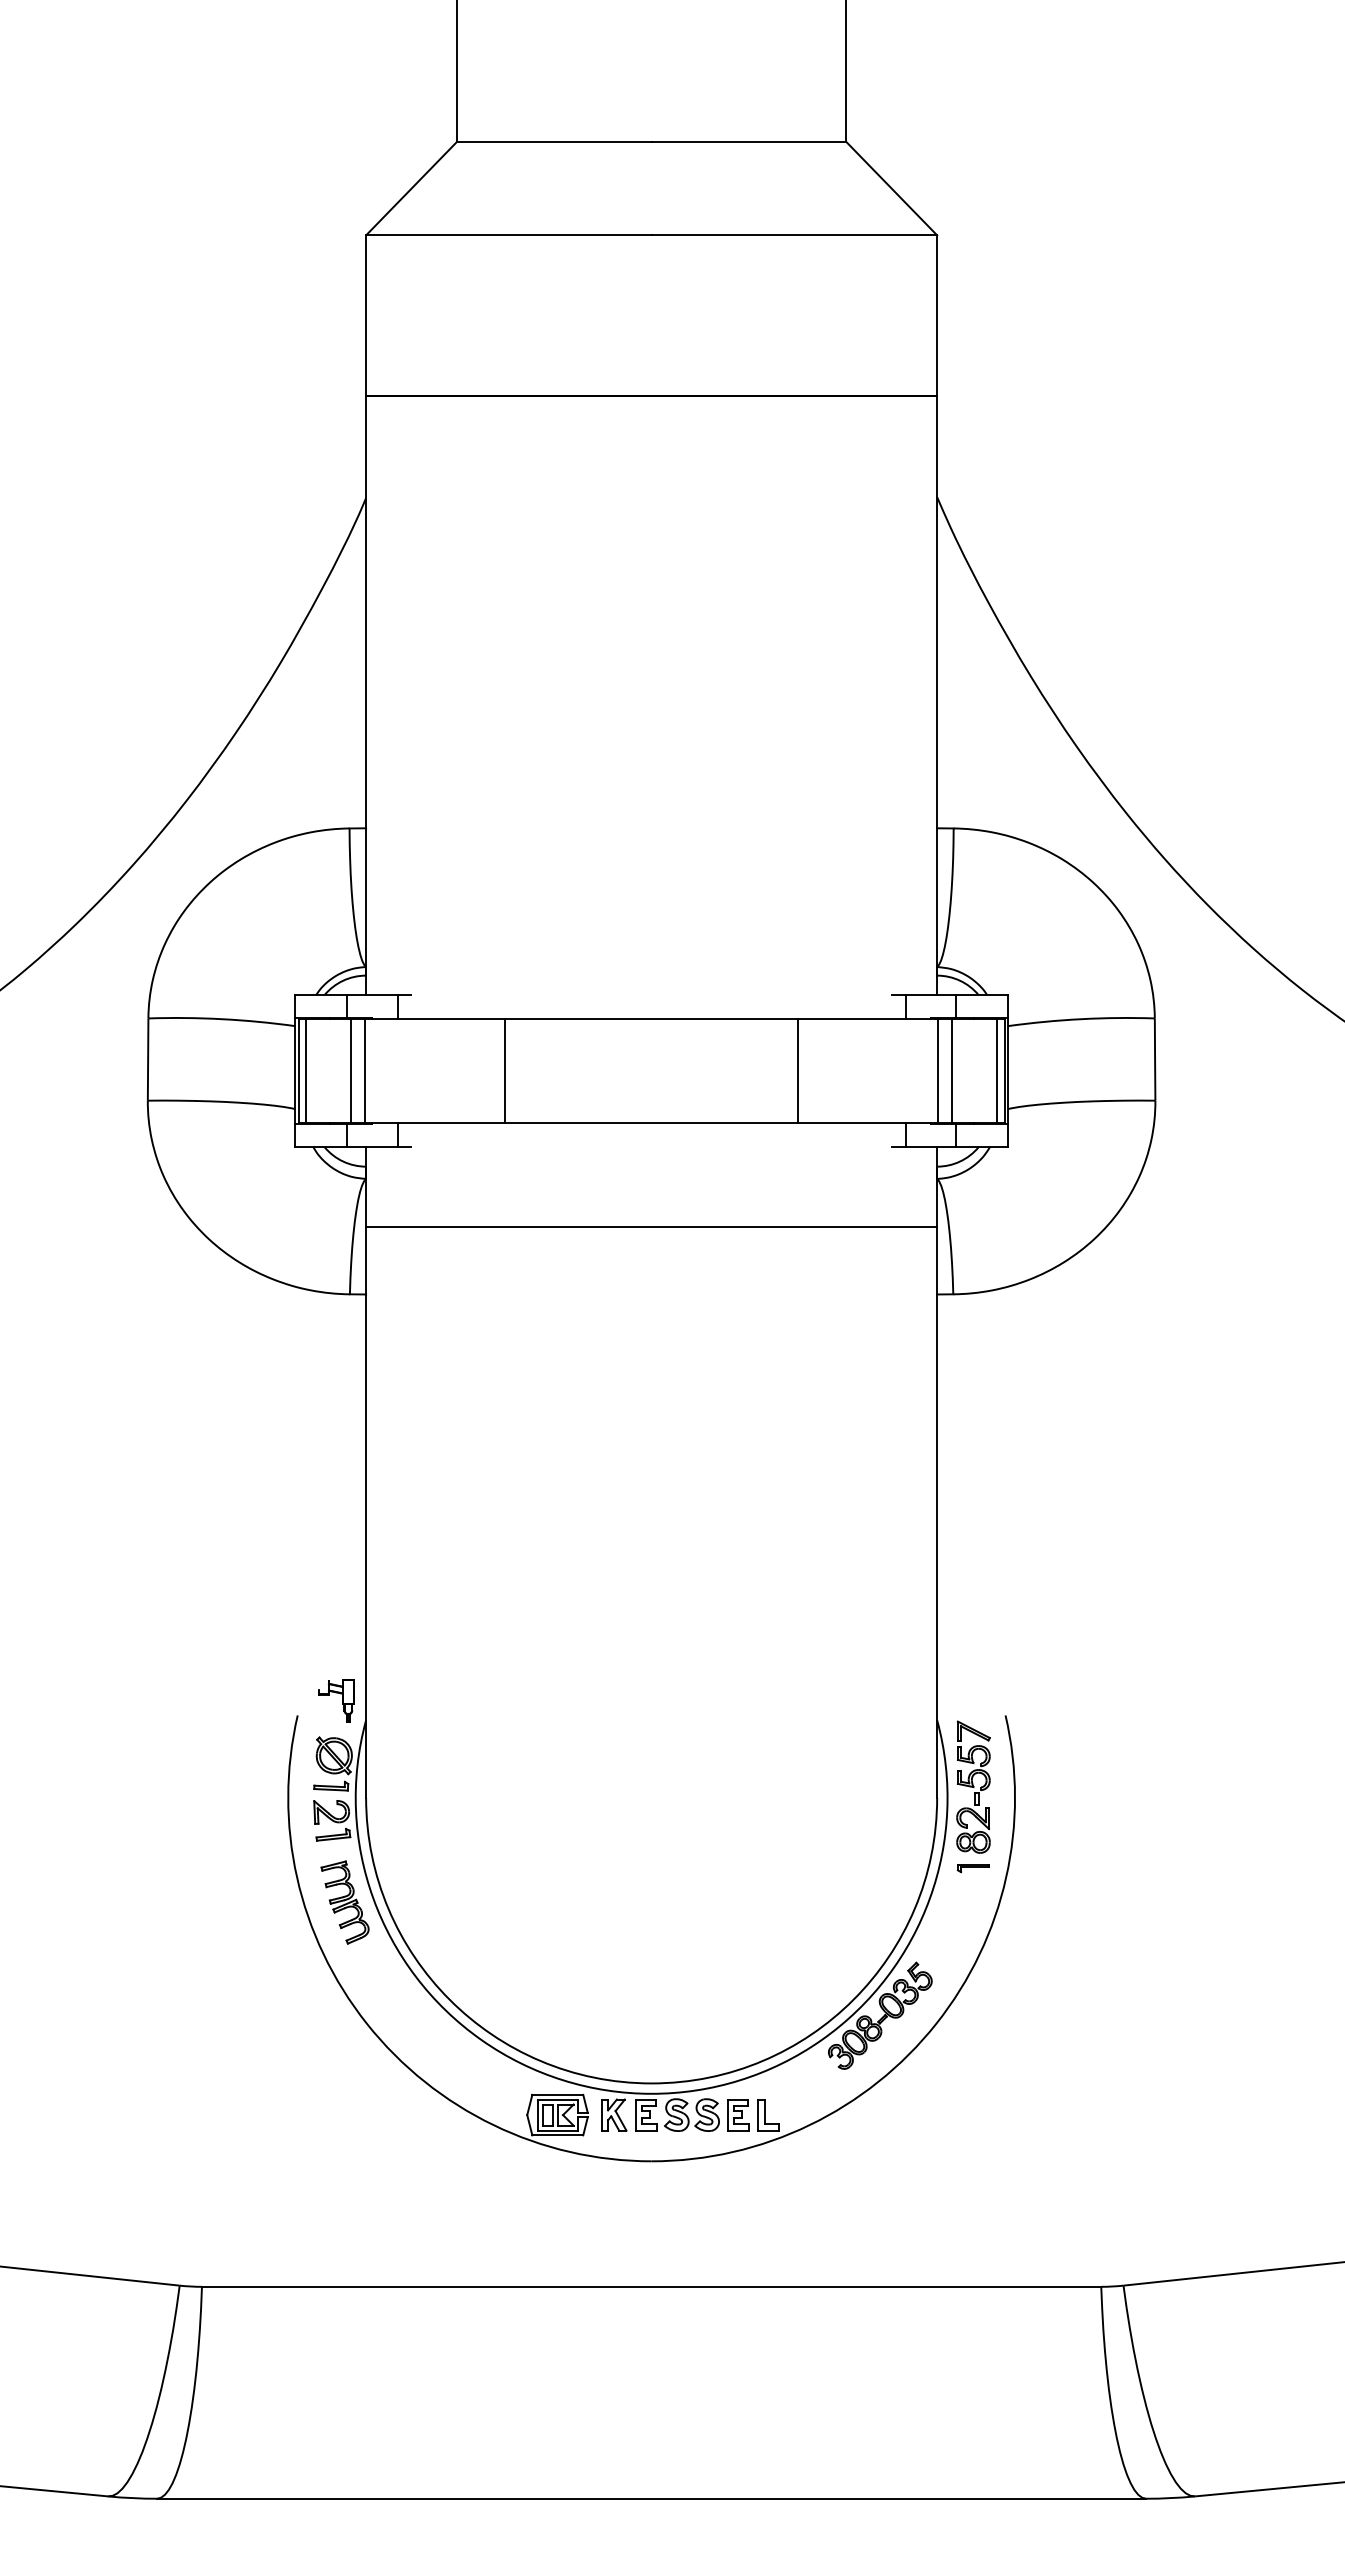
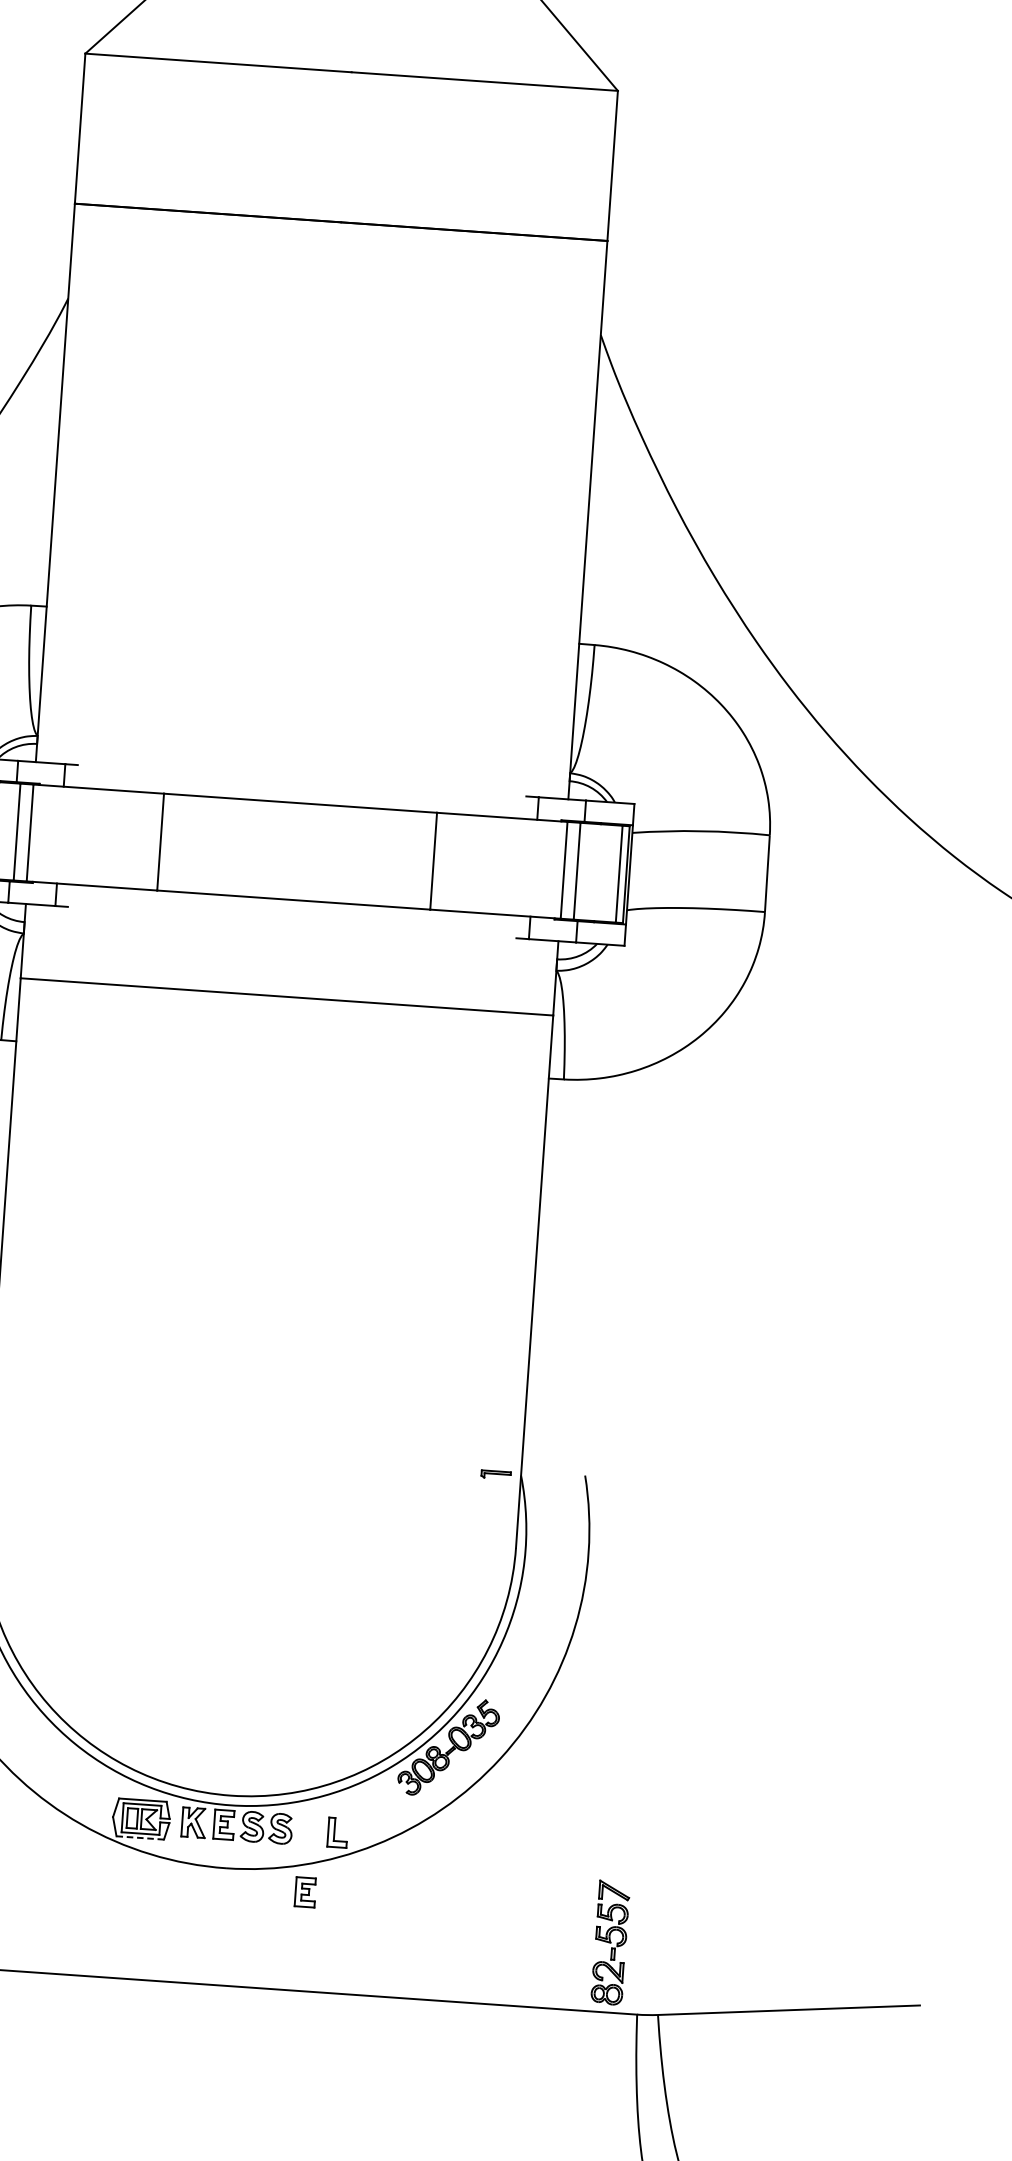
part: (973, 1786) -> (610, 1942), moved
part: (972, 1868) -> (495, 1474), moved
part: (738, 2115) -> (305, 1892), moved
line: (558, 2135) -> (140, 1838), solid -> dashed

